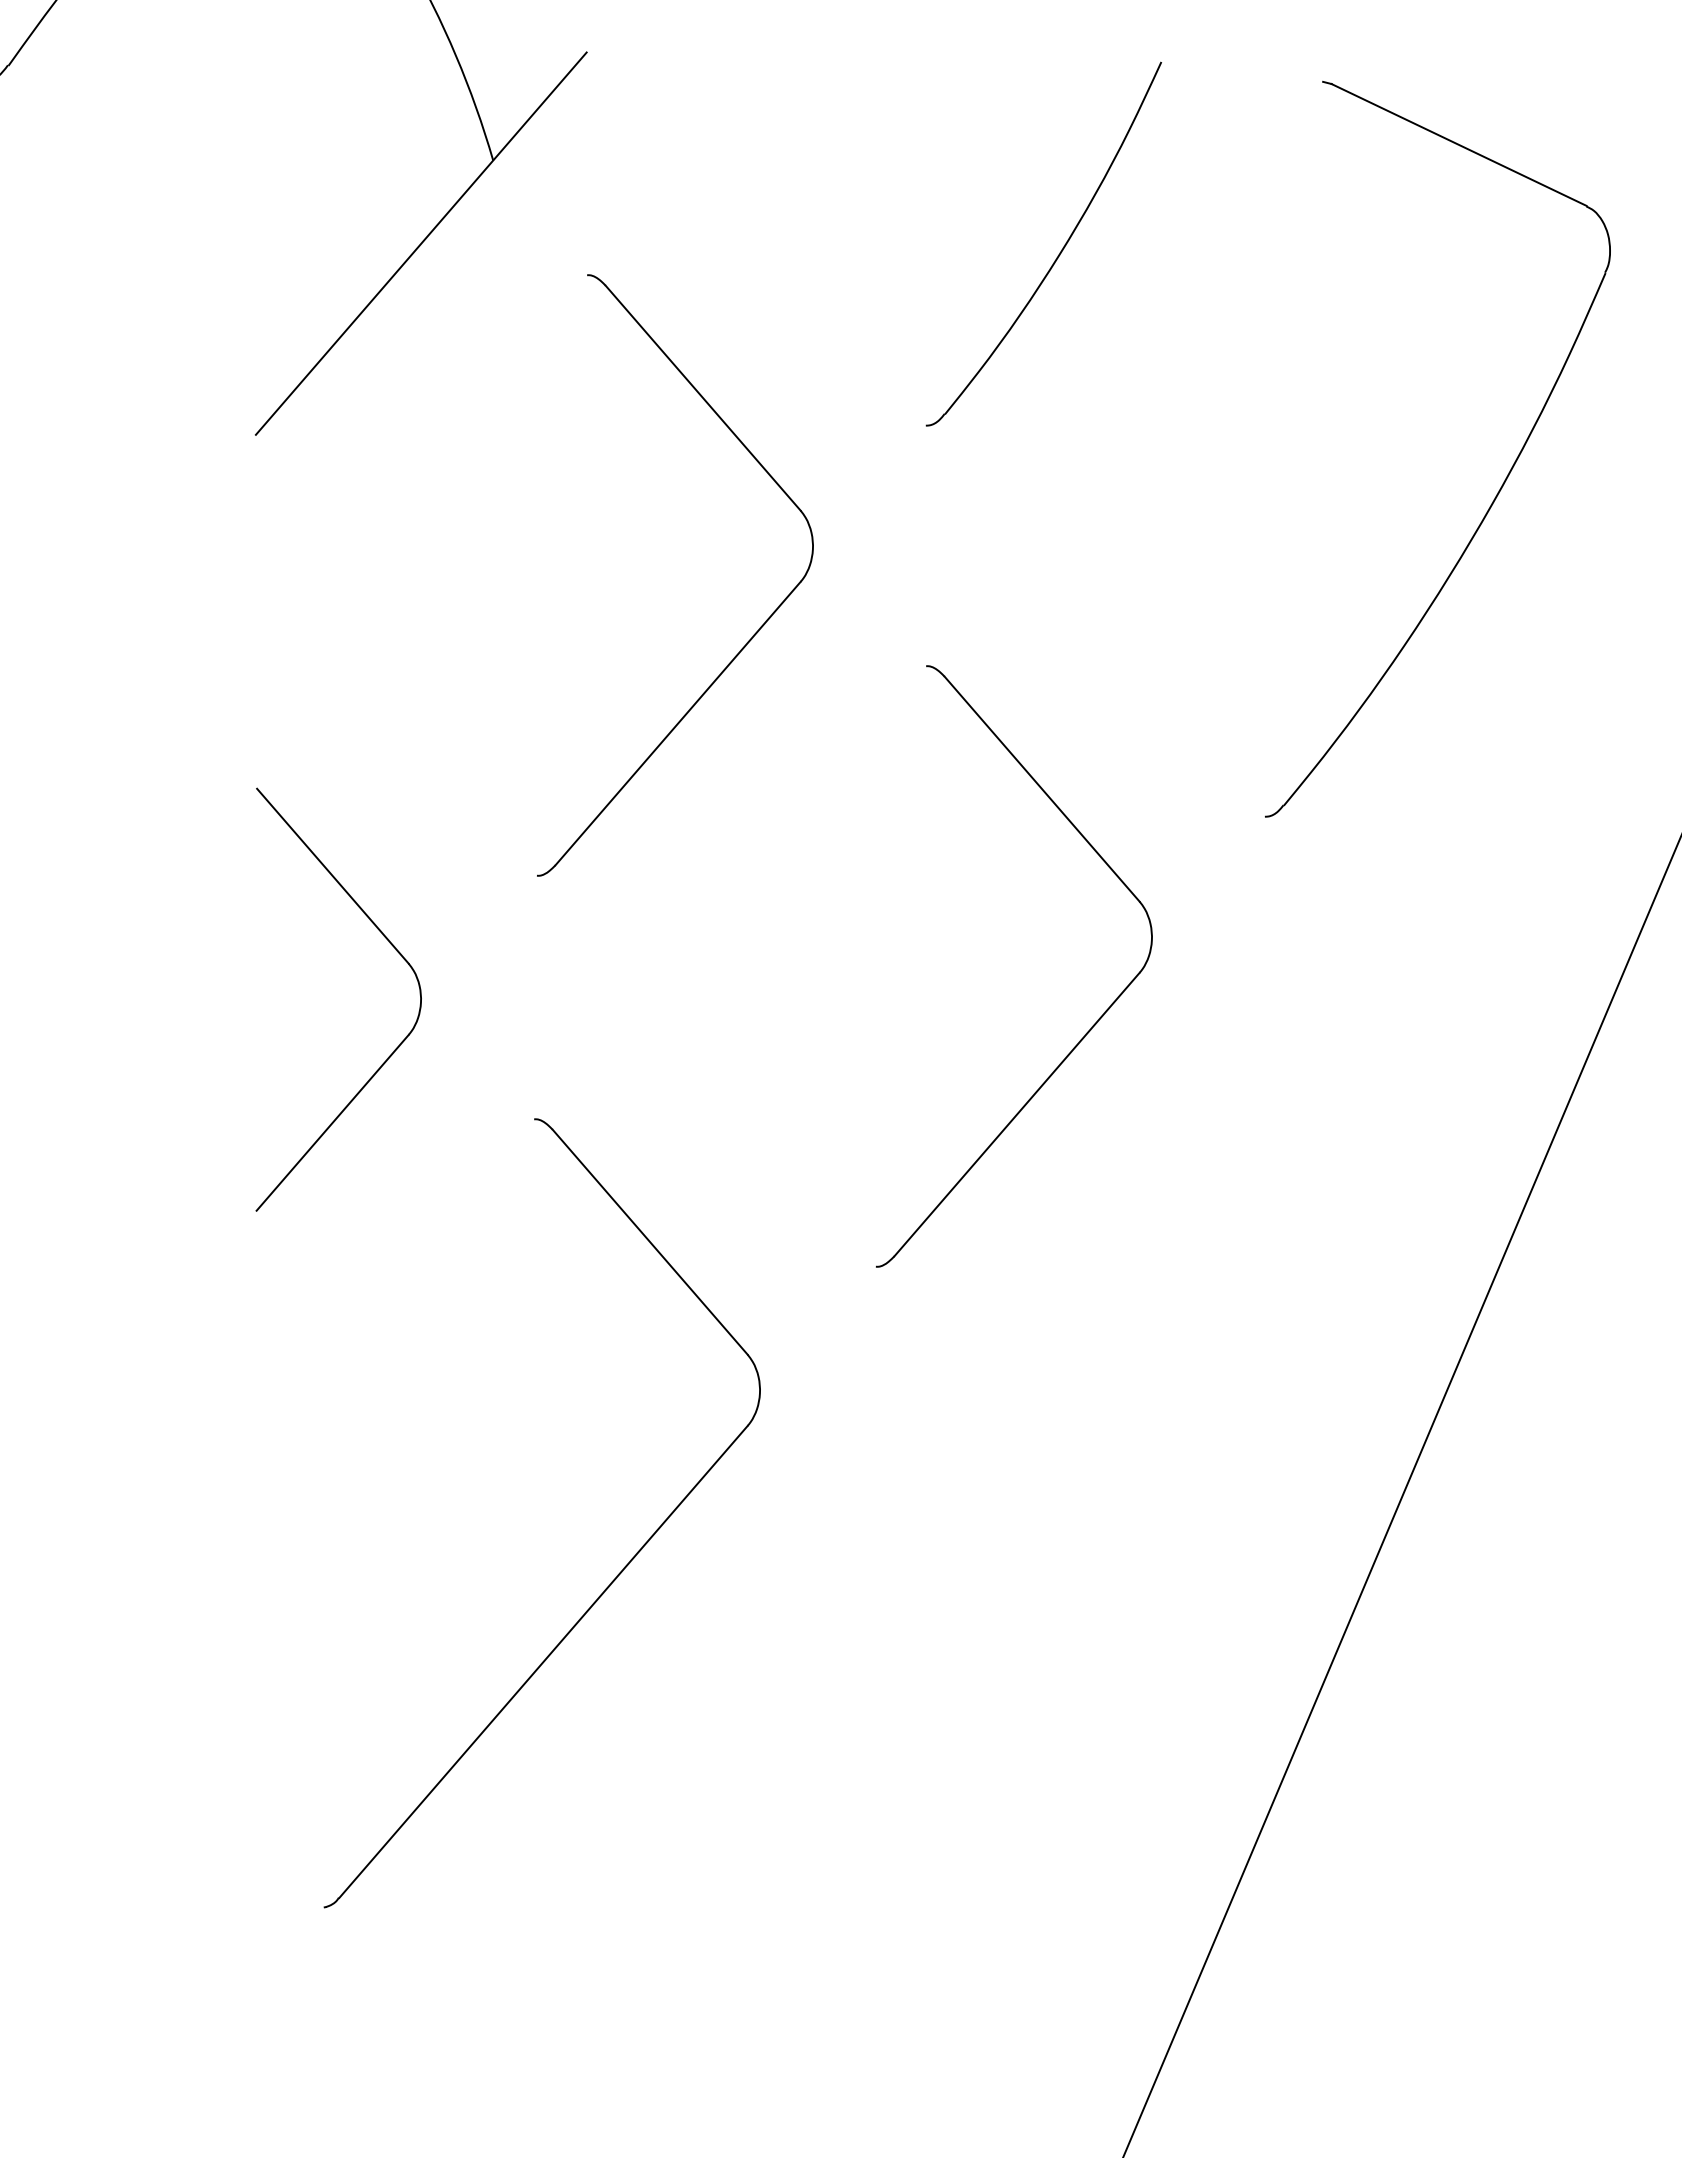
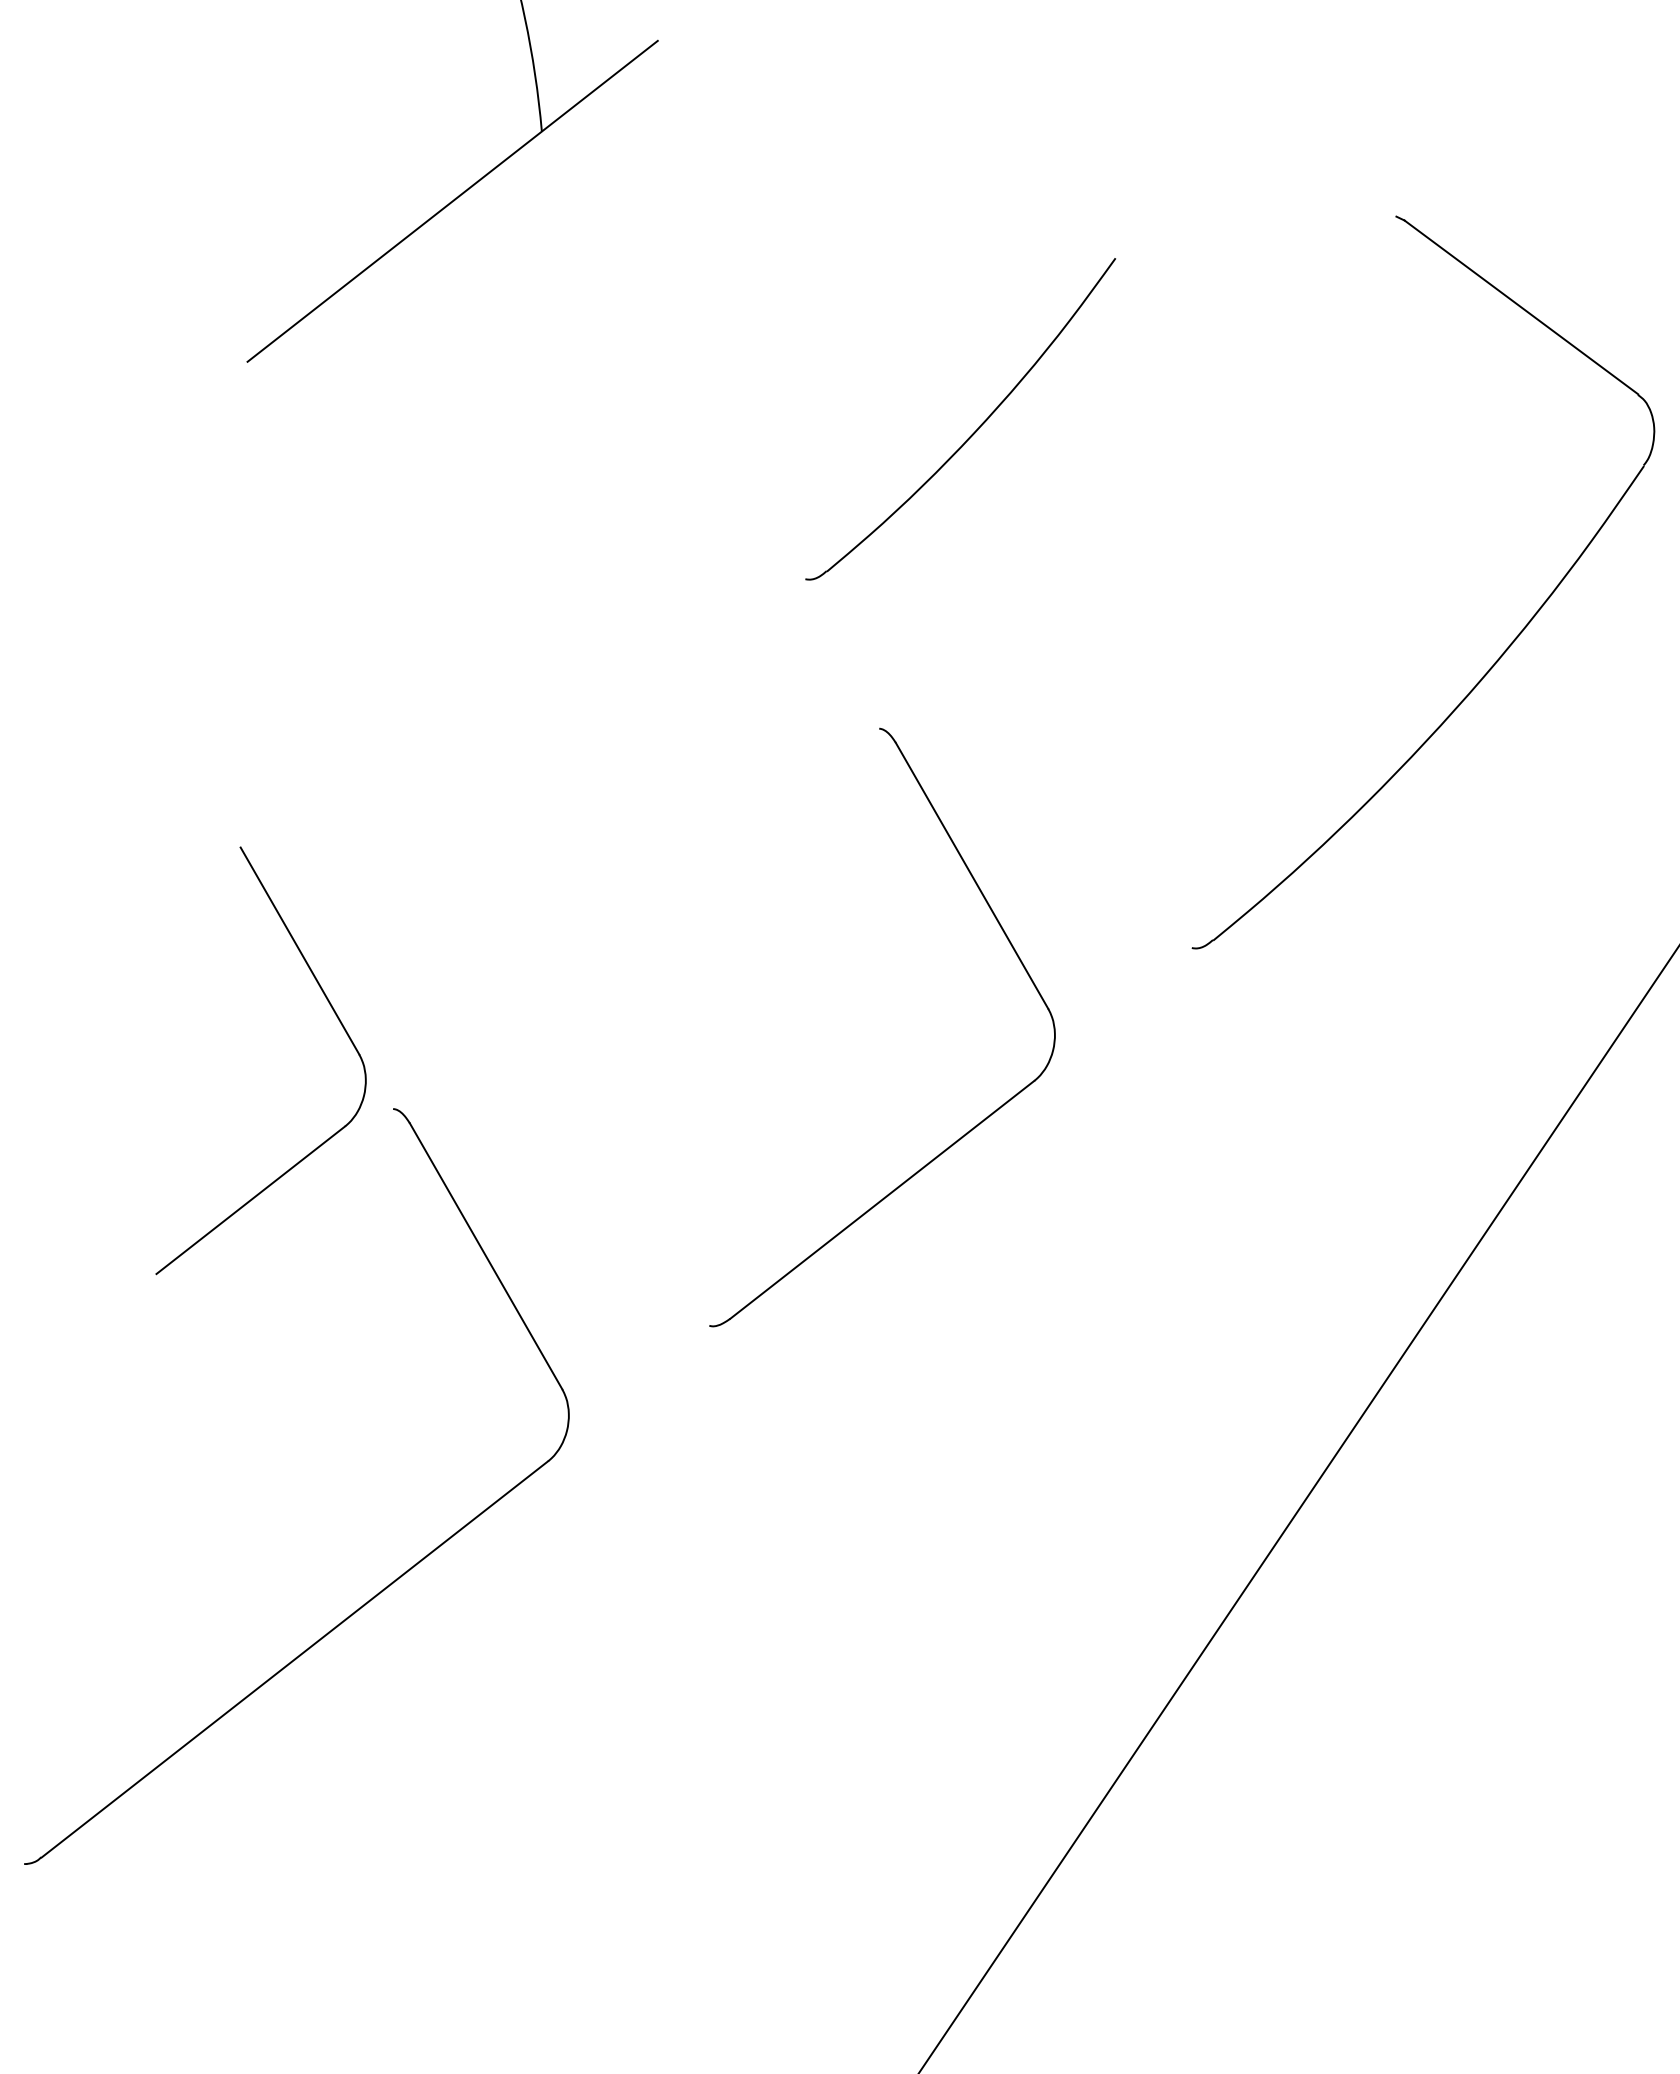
part: (1059, 252) -> (974, 430), moved
part: (746, 642) -> (702, 669), removed
part: (394, 1049) -> (327, 1138), moved

